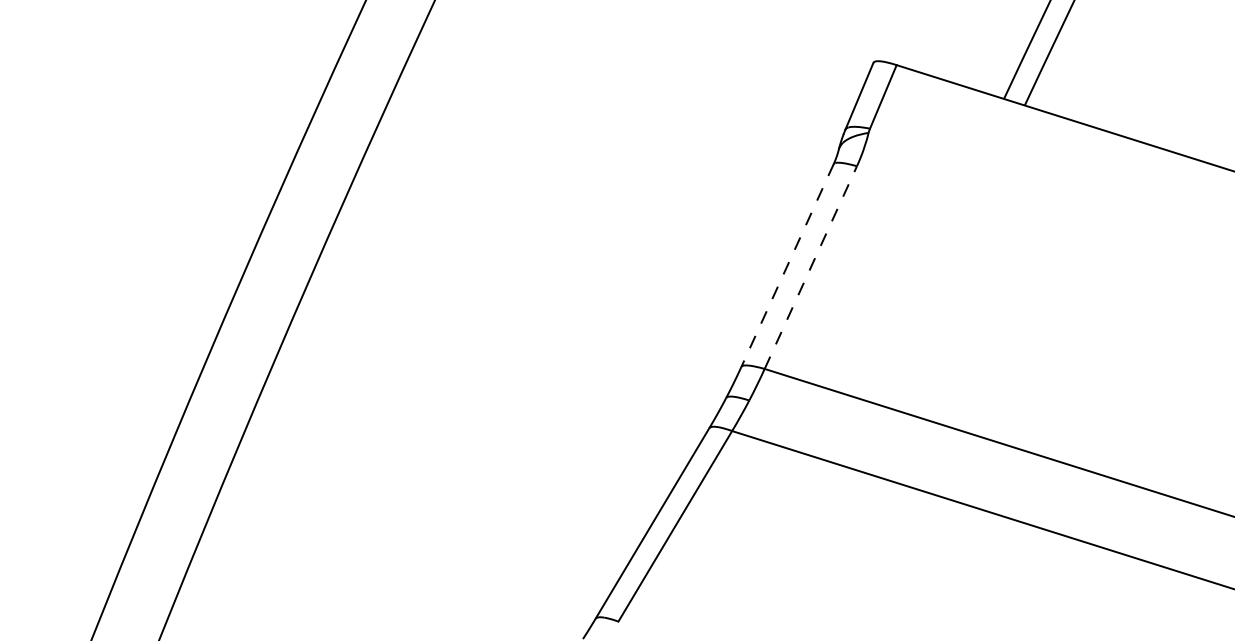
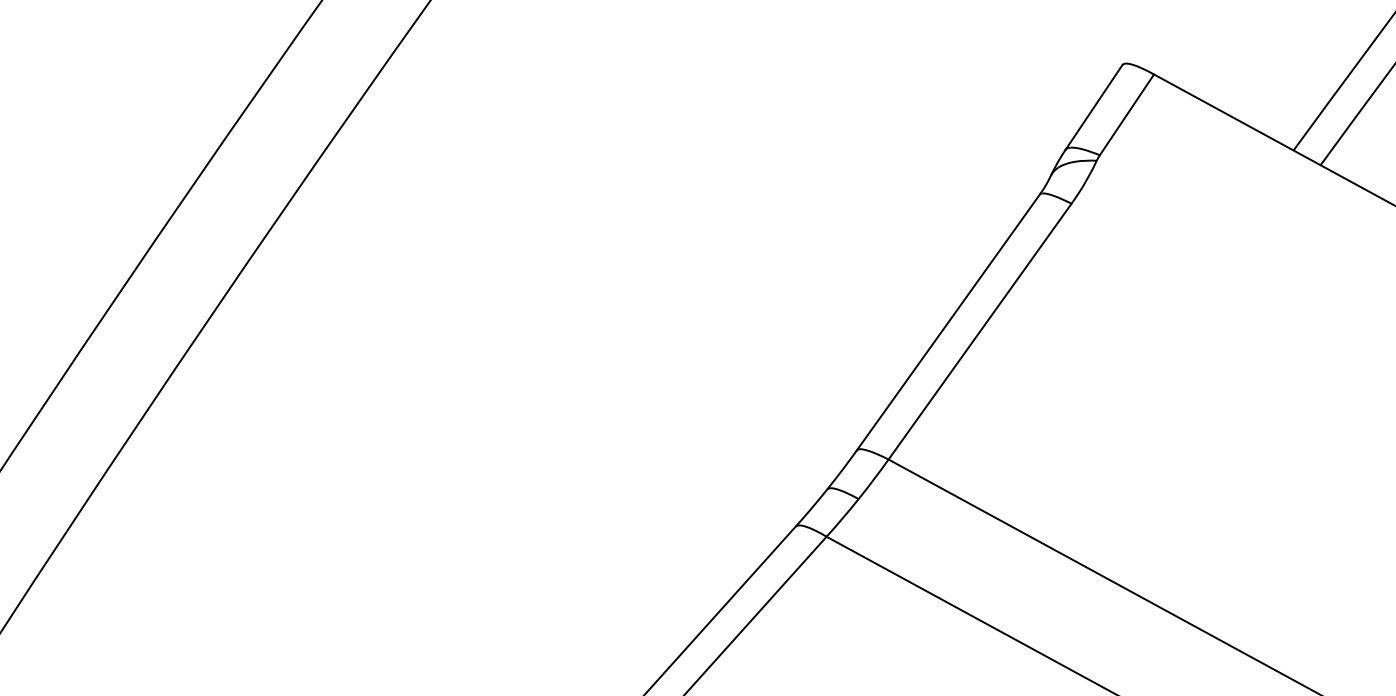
line: (787, 265) -> (948, 322), dashed -> solid
line: (811, 267) -> (981, 331), dashed -> solid

